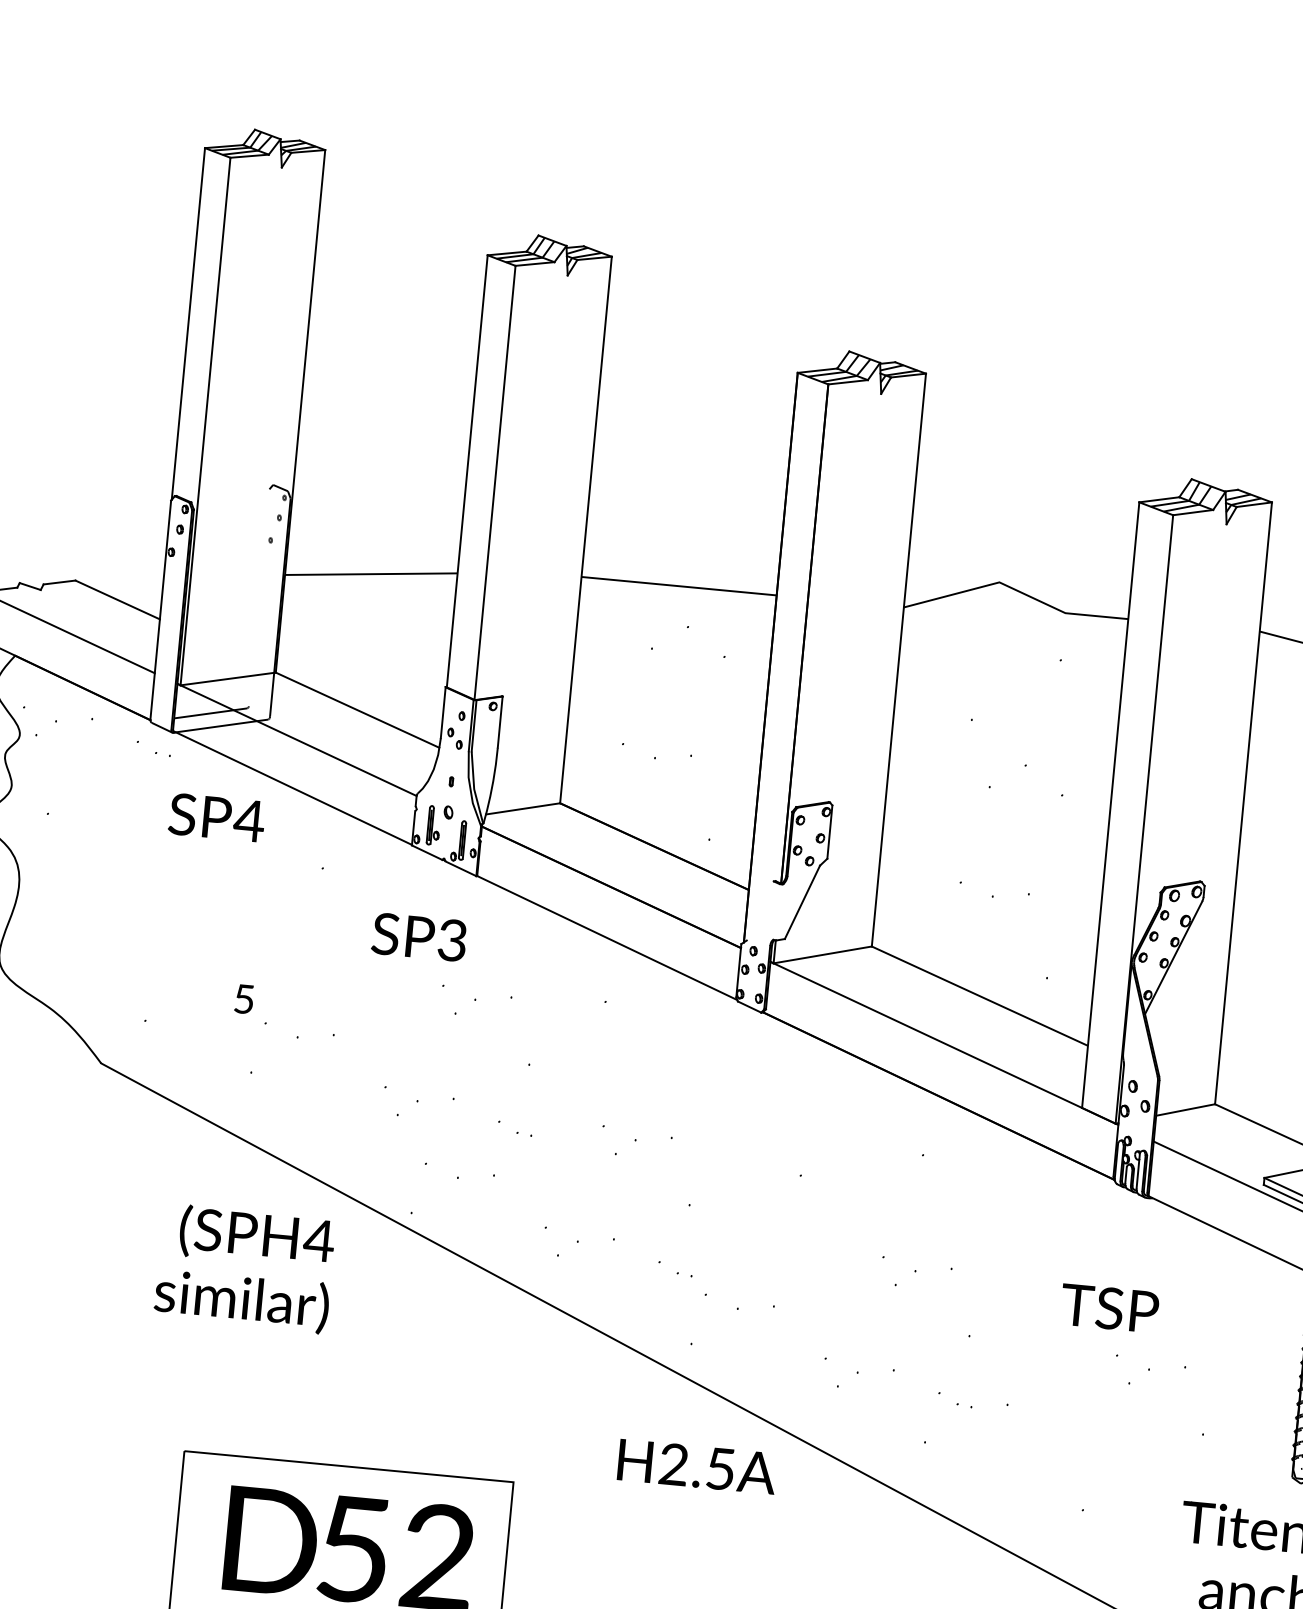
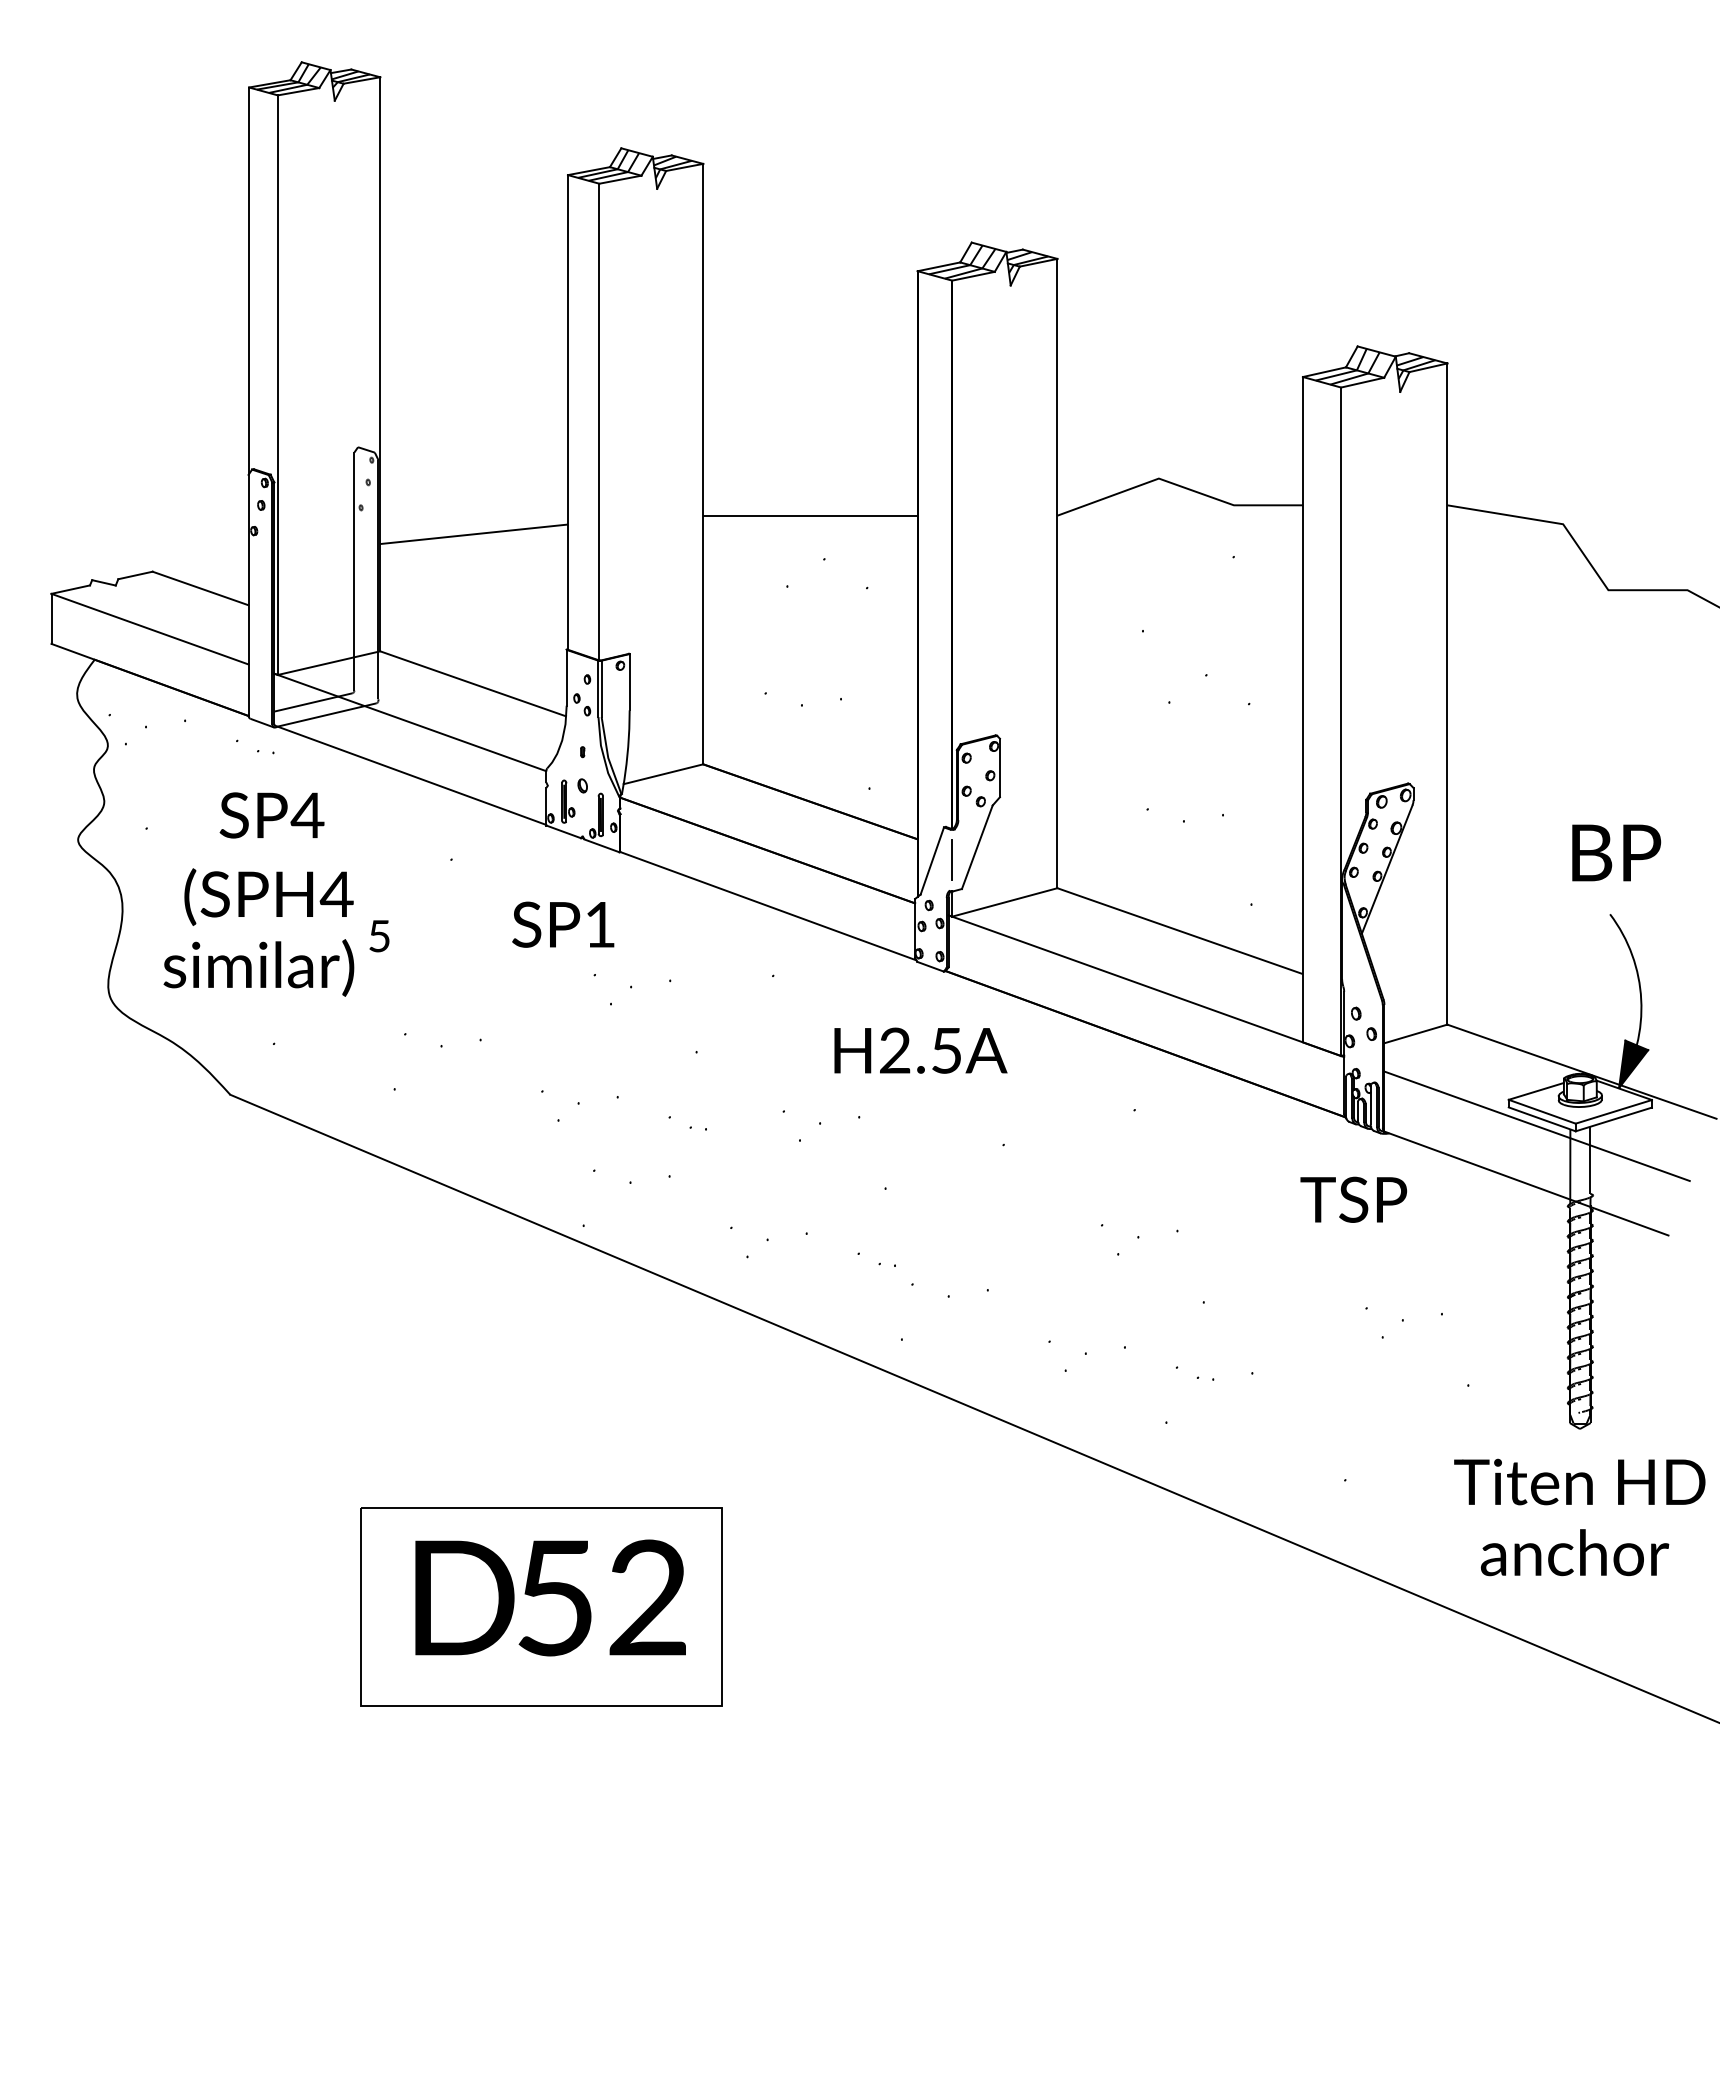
line: (259, 597) -> (354, 571), added
text: (216, 817) -> (271, 815), moved
line: (760, 910) -> (932, 860), added
line: (778, 912) -> (952, 860), added
text: (452, 940) -> (600, 924), SP3 -> SP1
text: (244, 999) -> (379, 936), moved
text: (244, 1268) -> (258, 932), moved
text: (1109, 1308) -> (1353, 1199), moved
text: (696, 1466) -> (920, 1050), moved

